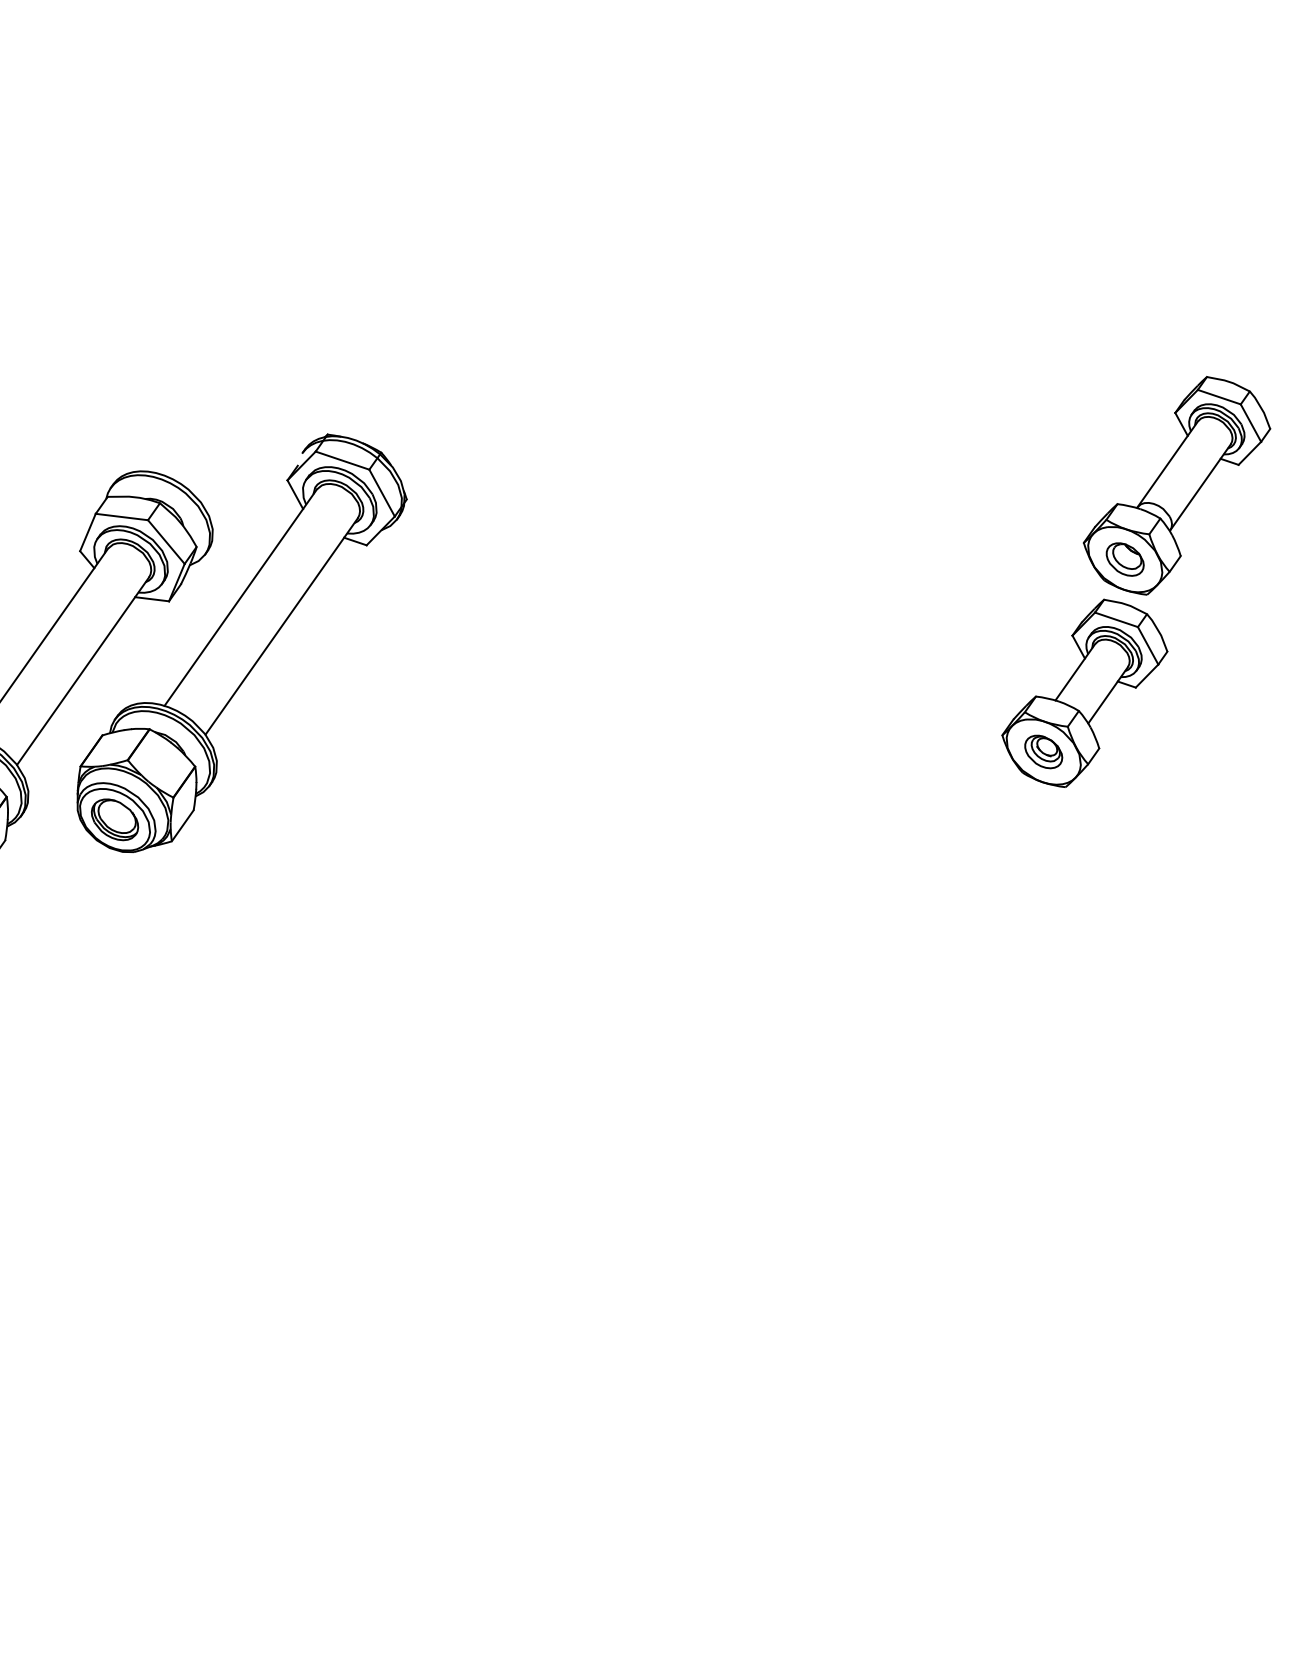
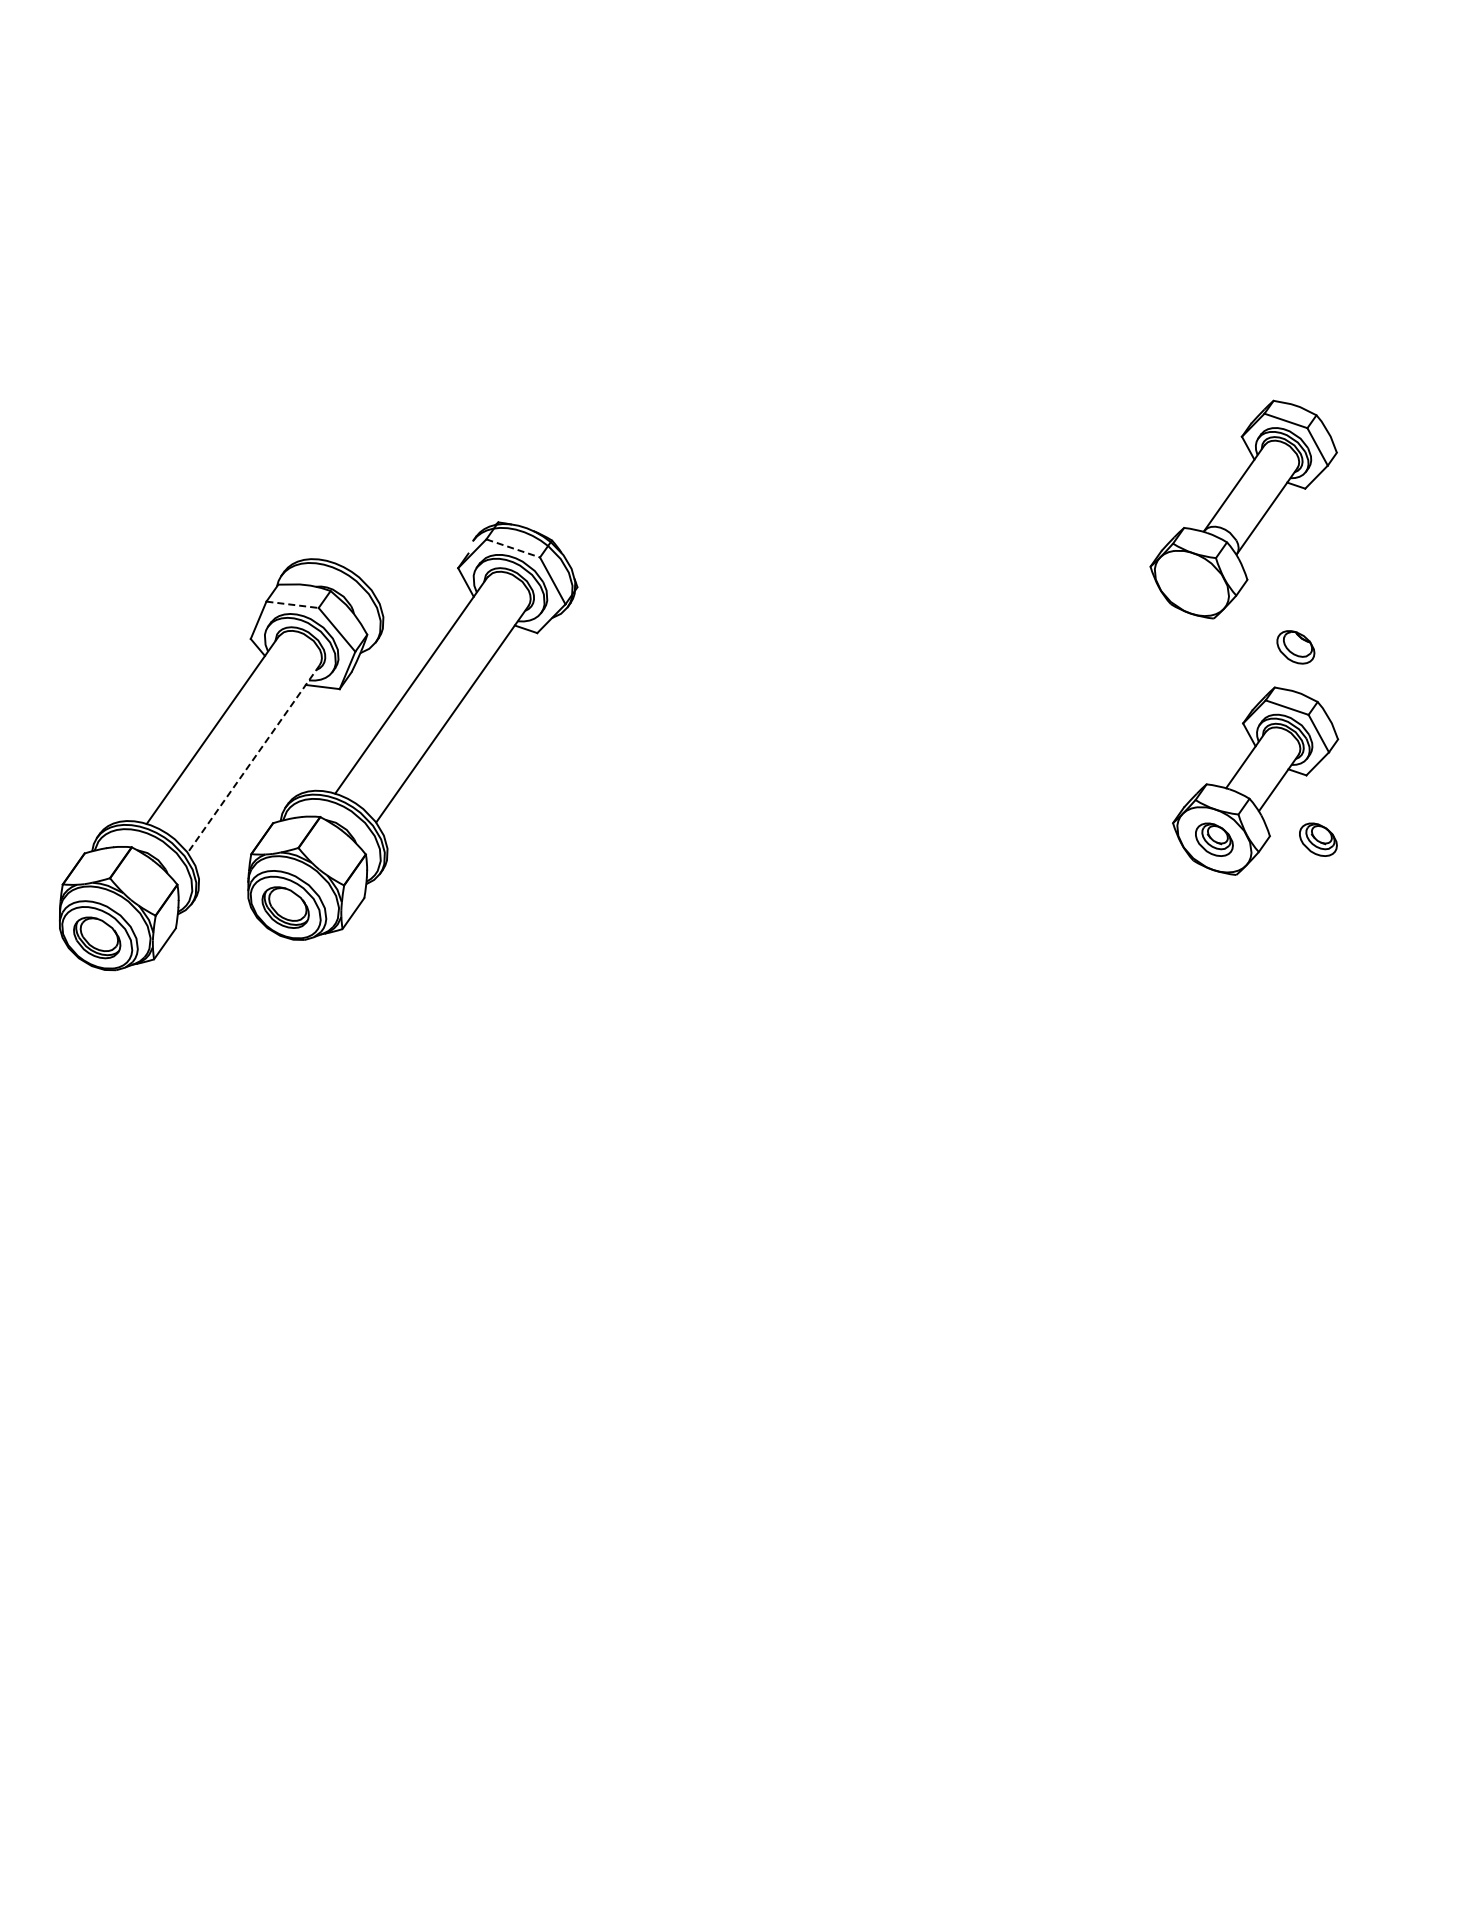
line: (342, 460) -> (513, 548), solid -> dashed
part: (1176, 485) -> (1243, 509), moved
line: (122, 516) -> (293, 604), solid -> dashed
line: (82, 670) -> (253, 758), solid -> dashed
part: (1147, 751) -> (1318, 839), added

